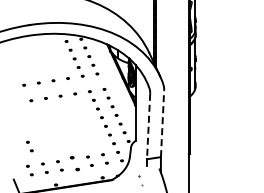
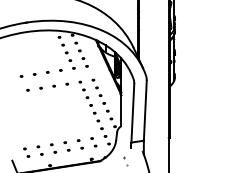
line: (162, 123) -> (145, 110), dashed -> solid
line: (148, 126) -> (132, 113), dashed -> solid
part: (29, 146) -> (26, 131), removed
part: (74, 163) -> (66, 146), size x0.71

